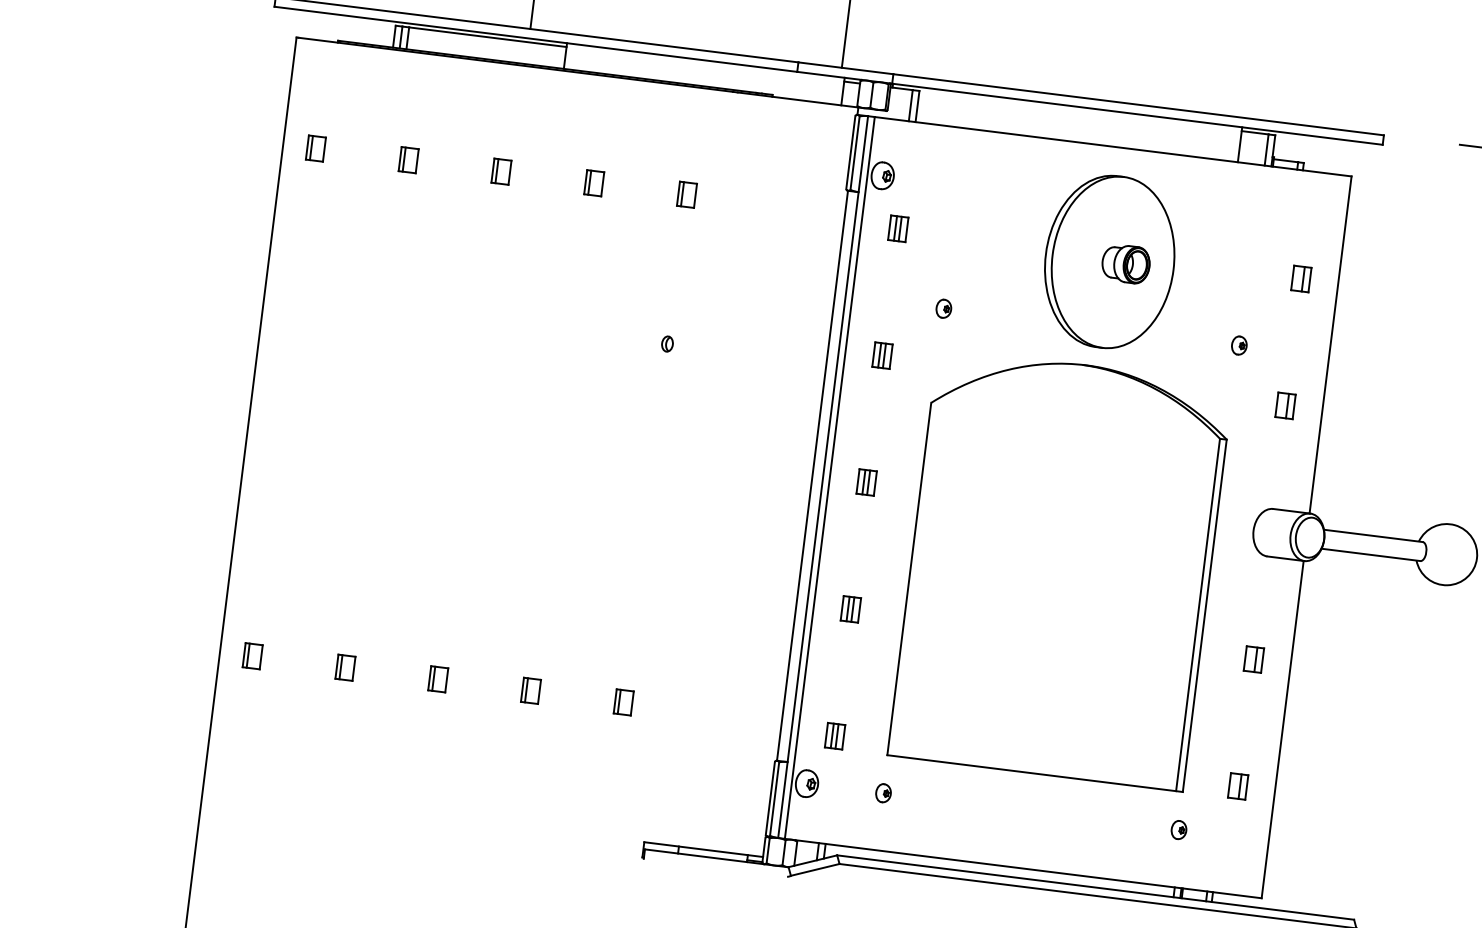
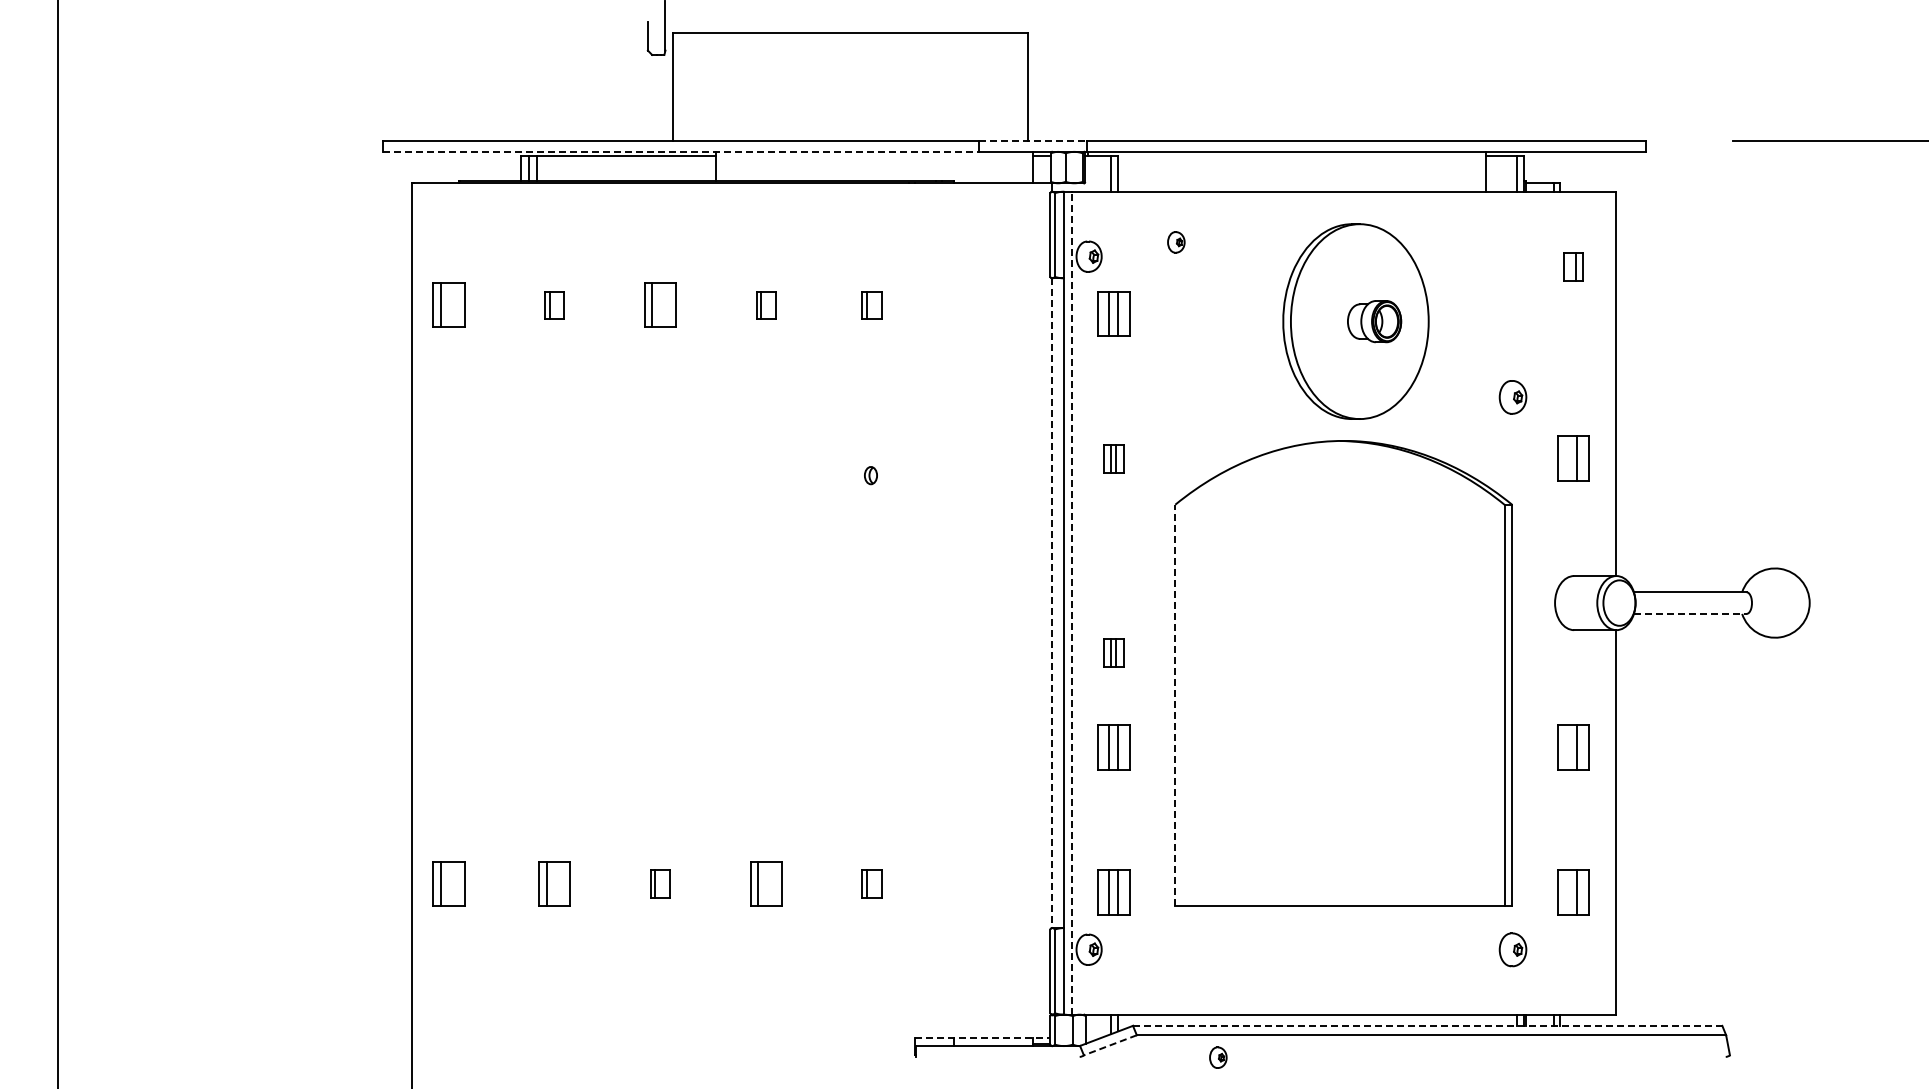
line: (535, 38) -> (680, 151), solid -> dashed
line: (846, 68) -> (1033, 141), solid -> dashed
part: (315, 148) -> (448, 305), size x1.6
part: (501, 171) -> (660, 305), size x1.6
part: (897, 228) -> (1113, 313), size x1.6
part: (1301, 278) -> (1573, 266), moved
part: (944, 308) -> (1176, 242), moved
part: (1239, 345) -> (1513, 397), size x1.6
part: (1285, 405) -> (1573, 458), size x1.6
line: (812, 476) -> (1052, 603), solid -> dashed
line: (829, 477) -> (1071, 602), solid -> dashed
part: (866, 481) -> (1113, 652), moved
line: (1371, 554) -> (1690, 613), solid -> dashed
line: (909, 578) -> (1175, 705), solid -> dashed
part: (850, 609) -> (1113, 747), size x1.6
part: (252, 655) -> (448, 883), size x1.6
part: (1253, 659) -> (1573, 747), size x1.6
part: (345, 667) -> (554, 883), size x1.6
part: (531, 690) -> (766, 883), size x1.6
part: (834, 736) -> (1113, 892), size x1.6
part: (1238, 786) -> (1573, 892), size x1.6
part: (883, 793) -> (1218, 1057), moved
part: (1179, 829) -> (1513, 949), size x1.6
line: (703, 849) -> (982, 1038), solid -> dashed
line: (814, 869) -> (1109, 1045), solid -> dashed
line: (1095, 887) -> (1427, 1025), solid -> dashed

